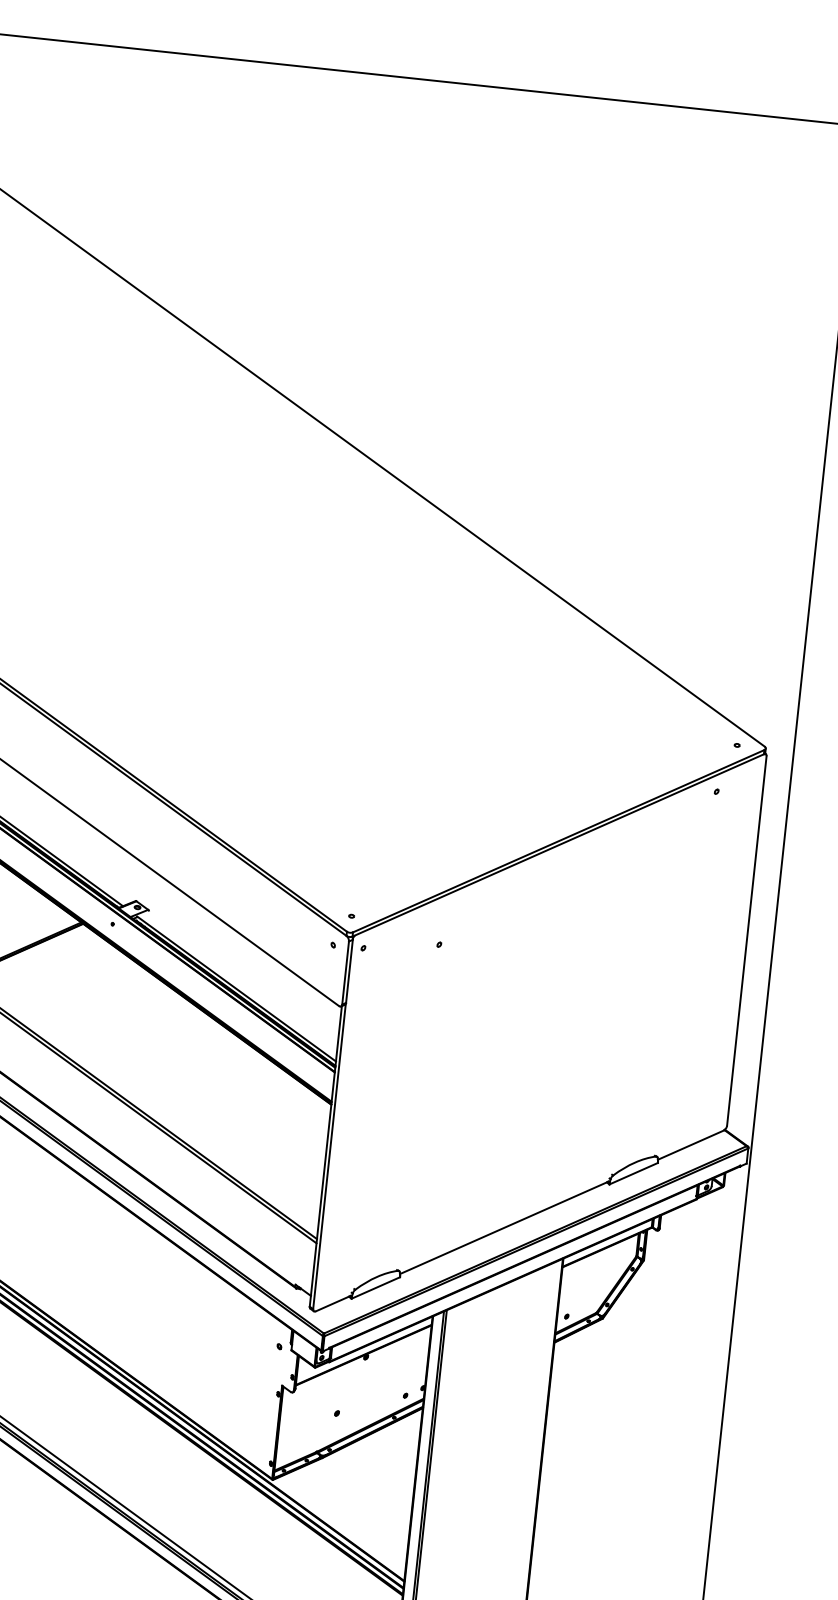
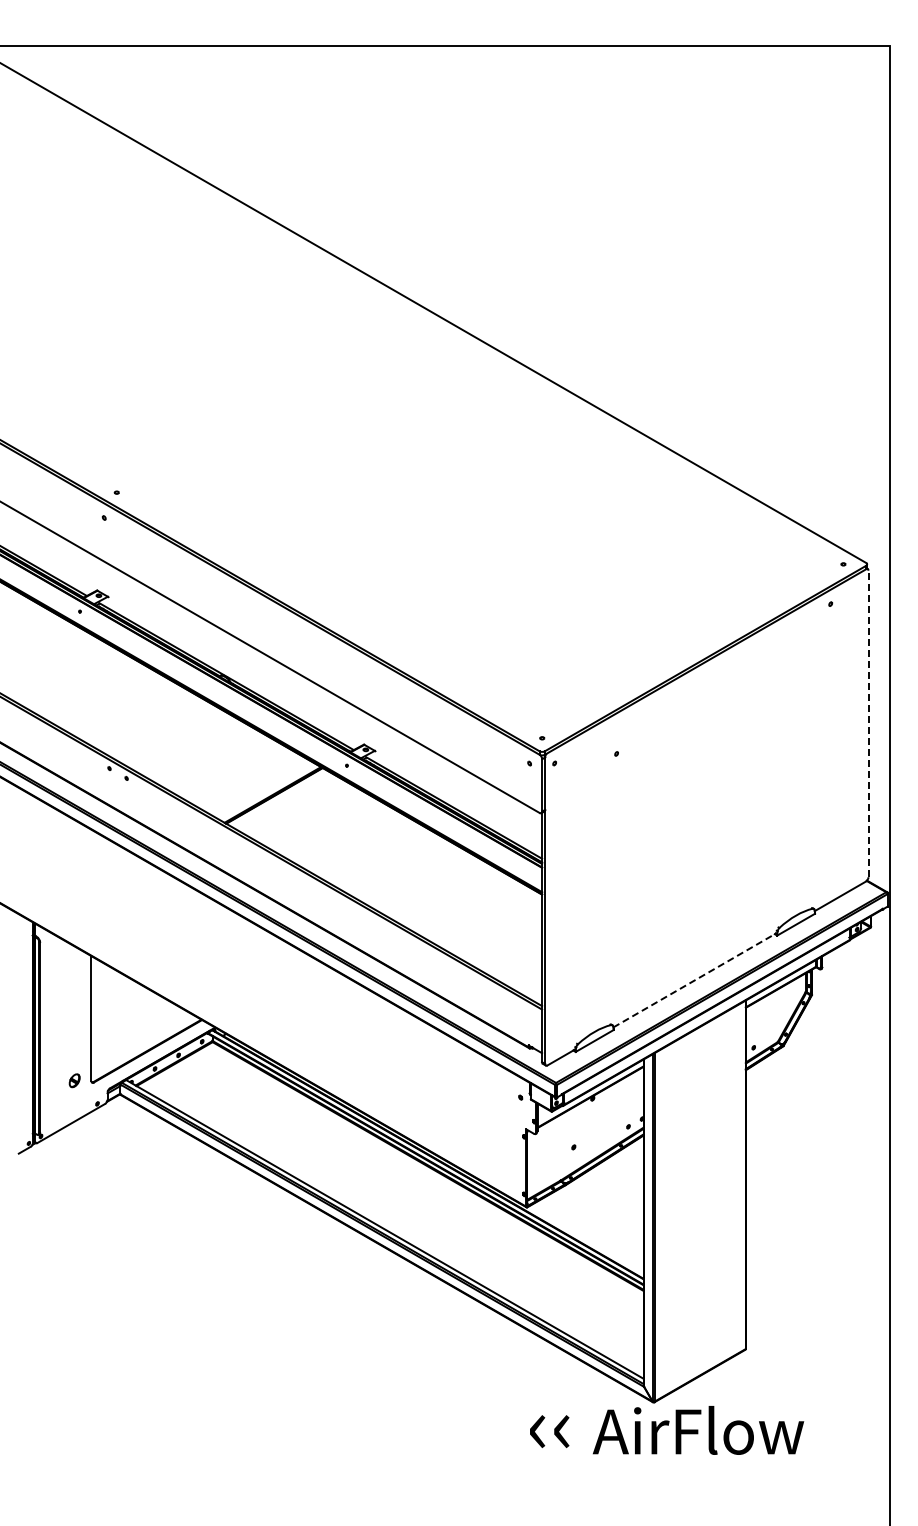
line: (746, 940) -> (868, 723), solid -> dashed
line: (505, 1228) -> (695, 980), solid -> dashed

